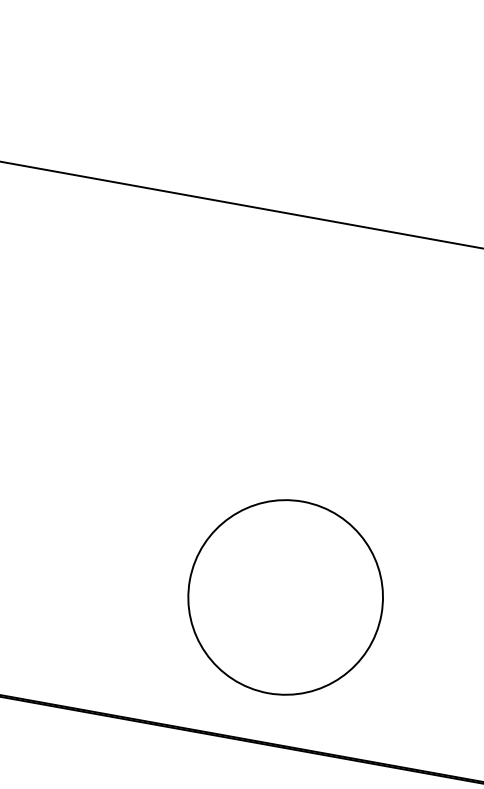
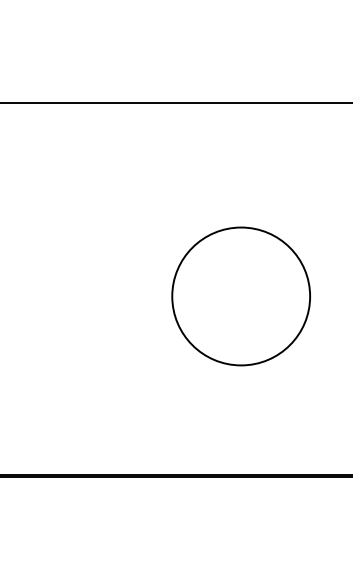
circle: (284, 597) -> (240, 296), moved

